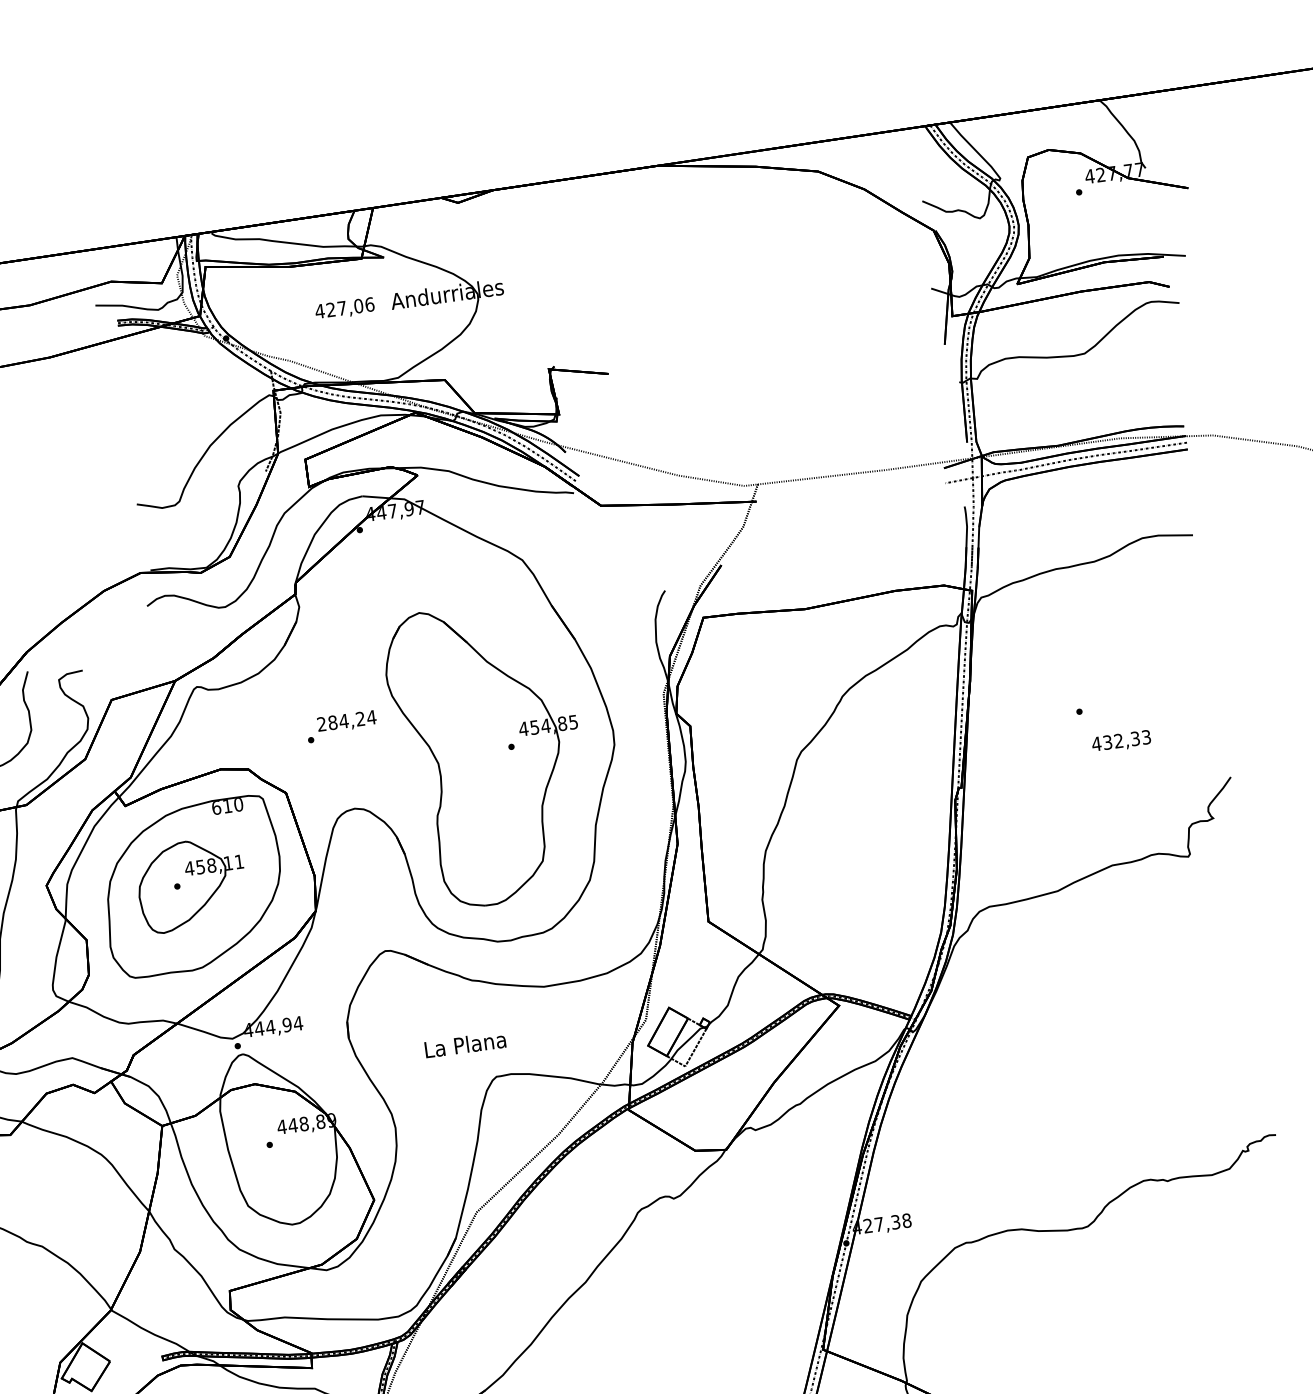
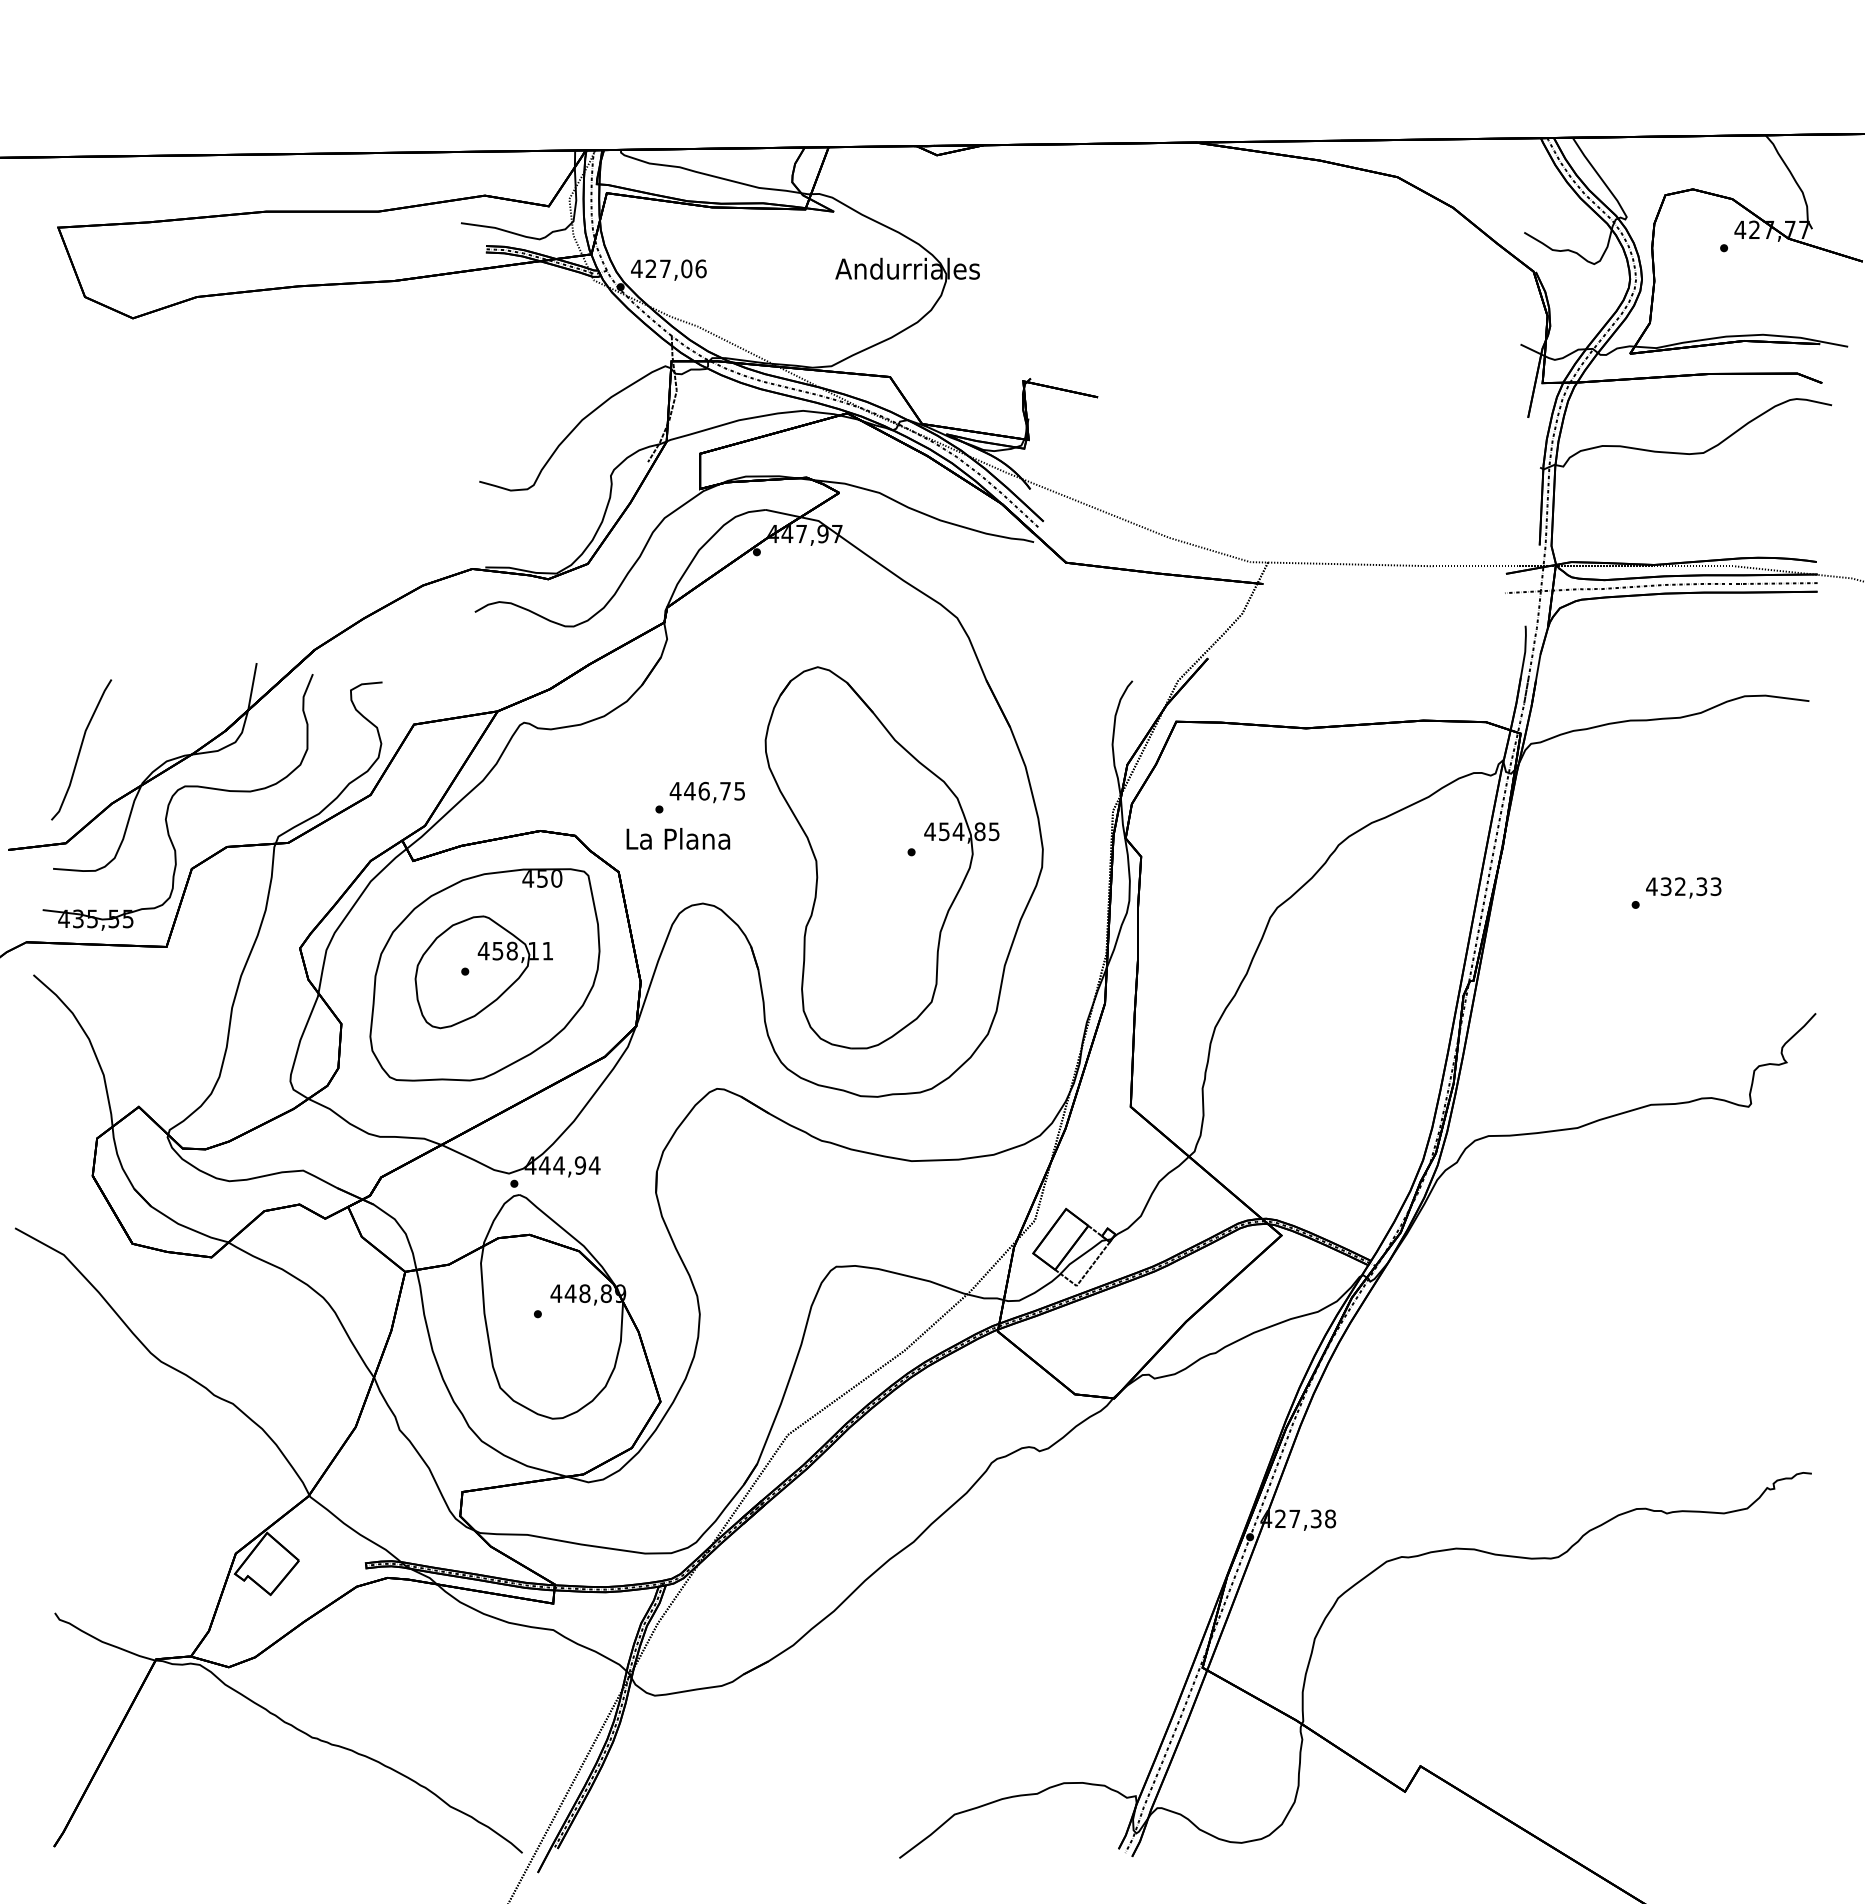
text: (344, 308) -> (668, 269), moved
text: (346, 720) -> (707, 790), 284,24 -> 446,75
text: (1121, 741) -> (1683, 887), moved
text: (221, 806) -> (534, 878), 610 -> 450
text: (465, 1044) -> (678, 838), moved

